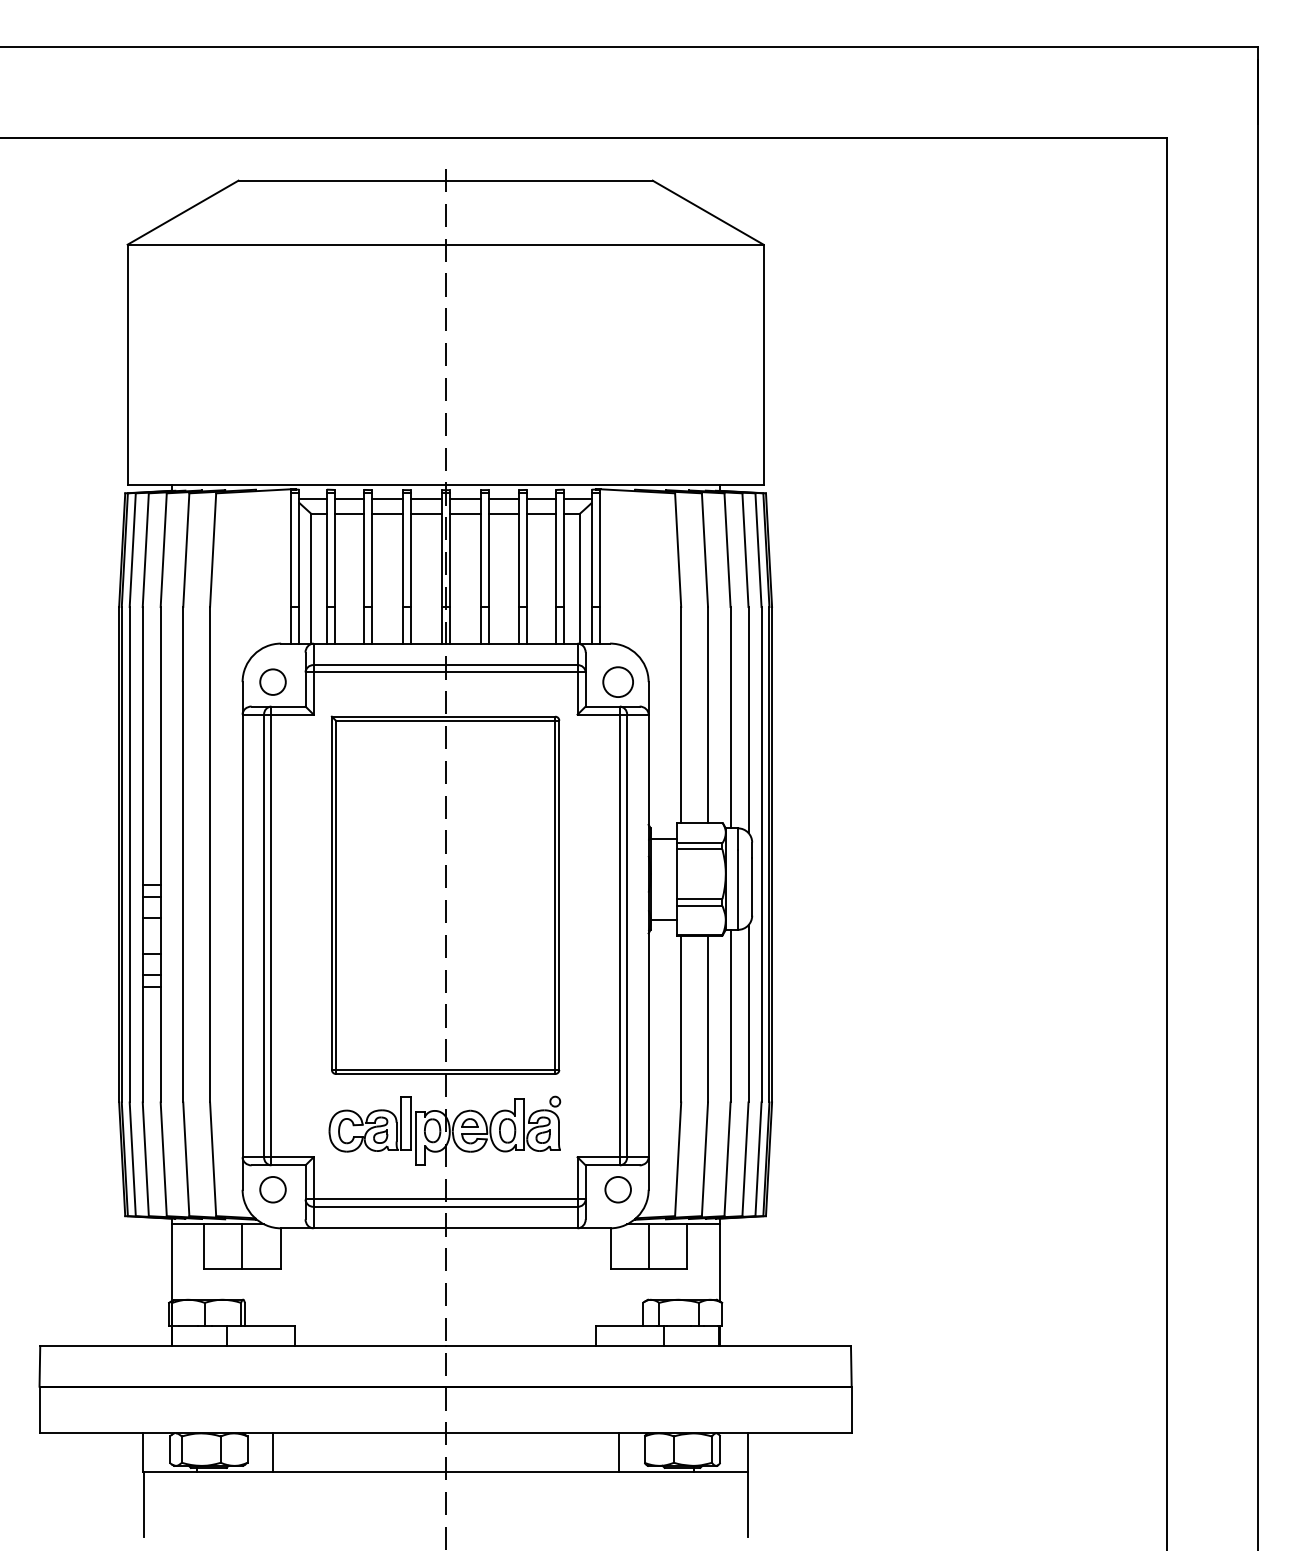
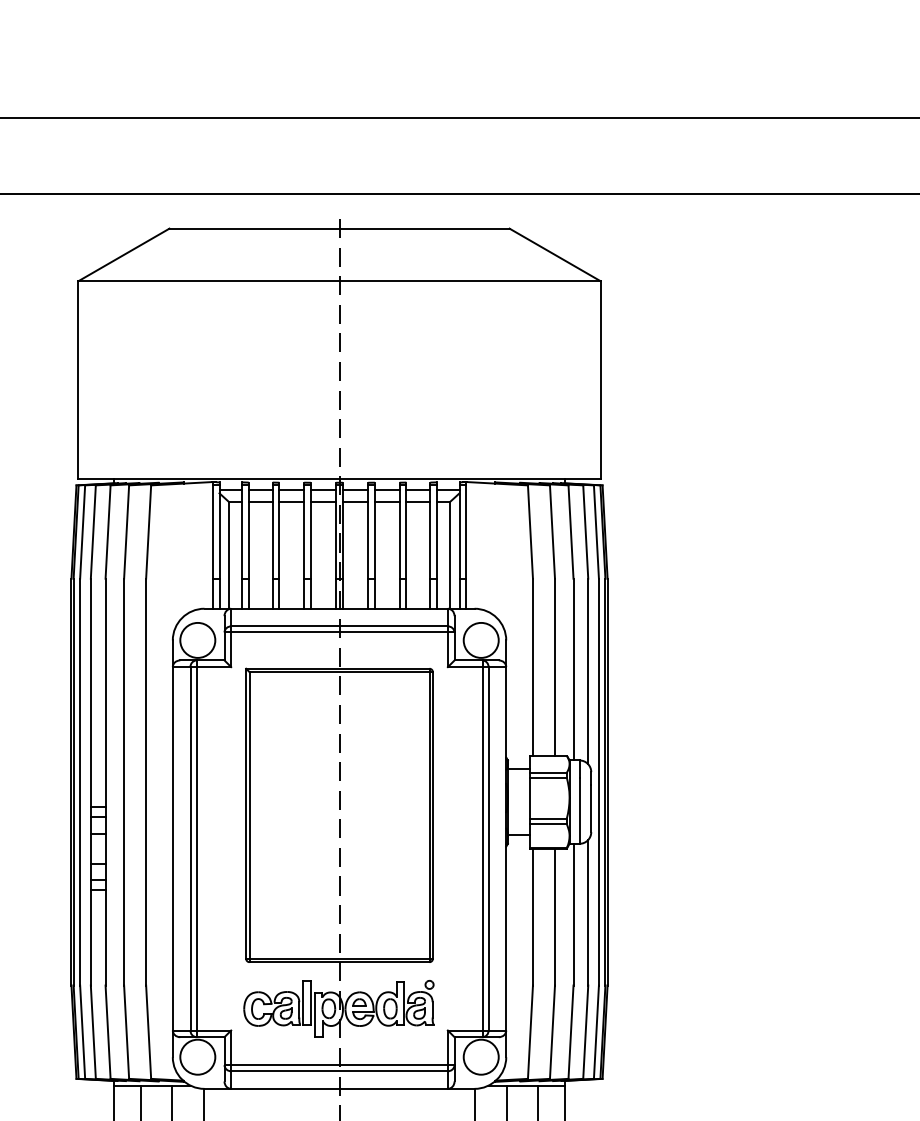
circle: (272, 681) -> (197, 639), size x1.67
circle: (617, 681) -> (480, 639), size x1.43
circle: (272, 1189) -> (197, 1056), size x1.67
circle: (617, 1189) -> (480, 1056), size x1.67

